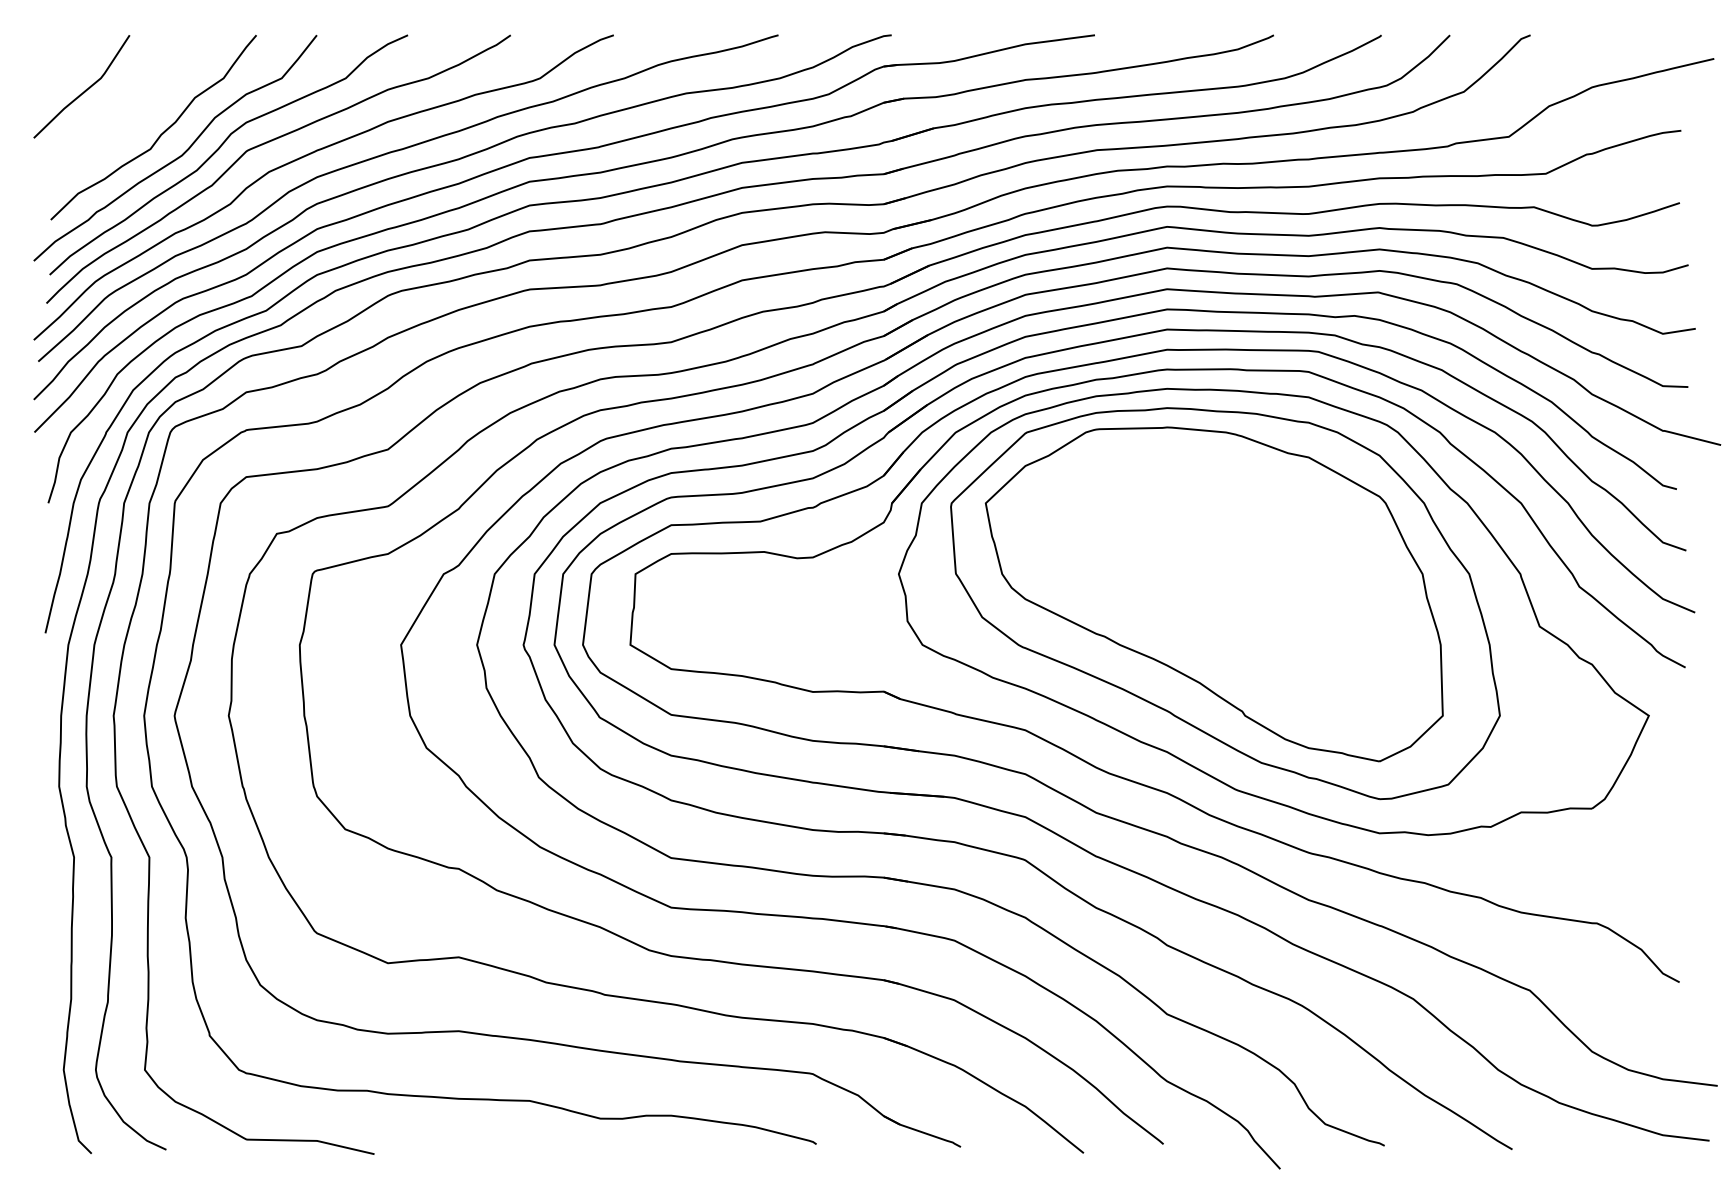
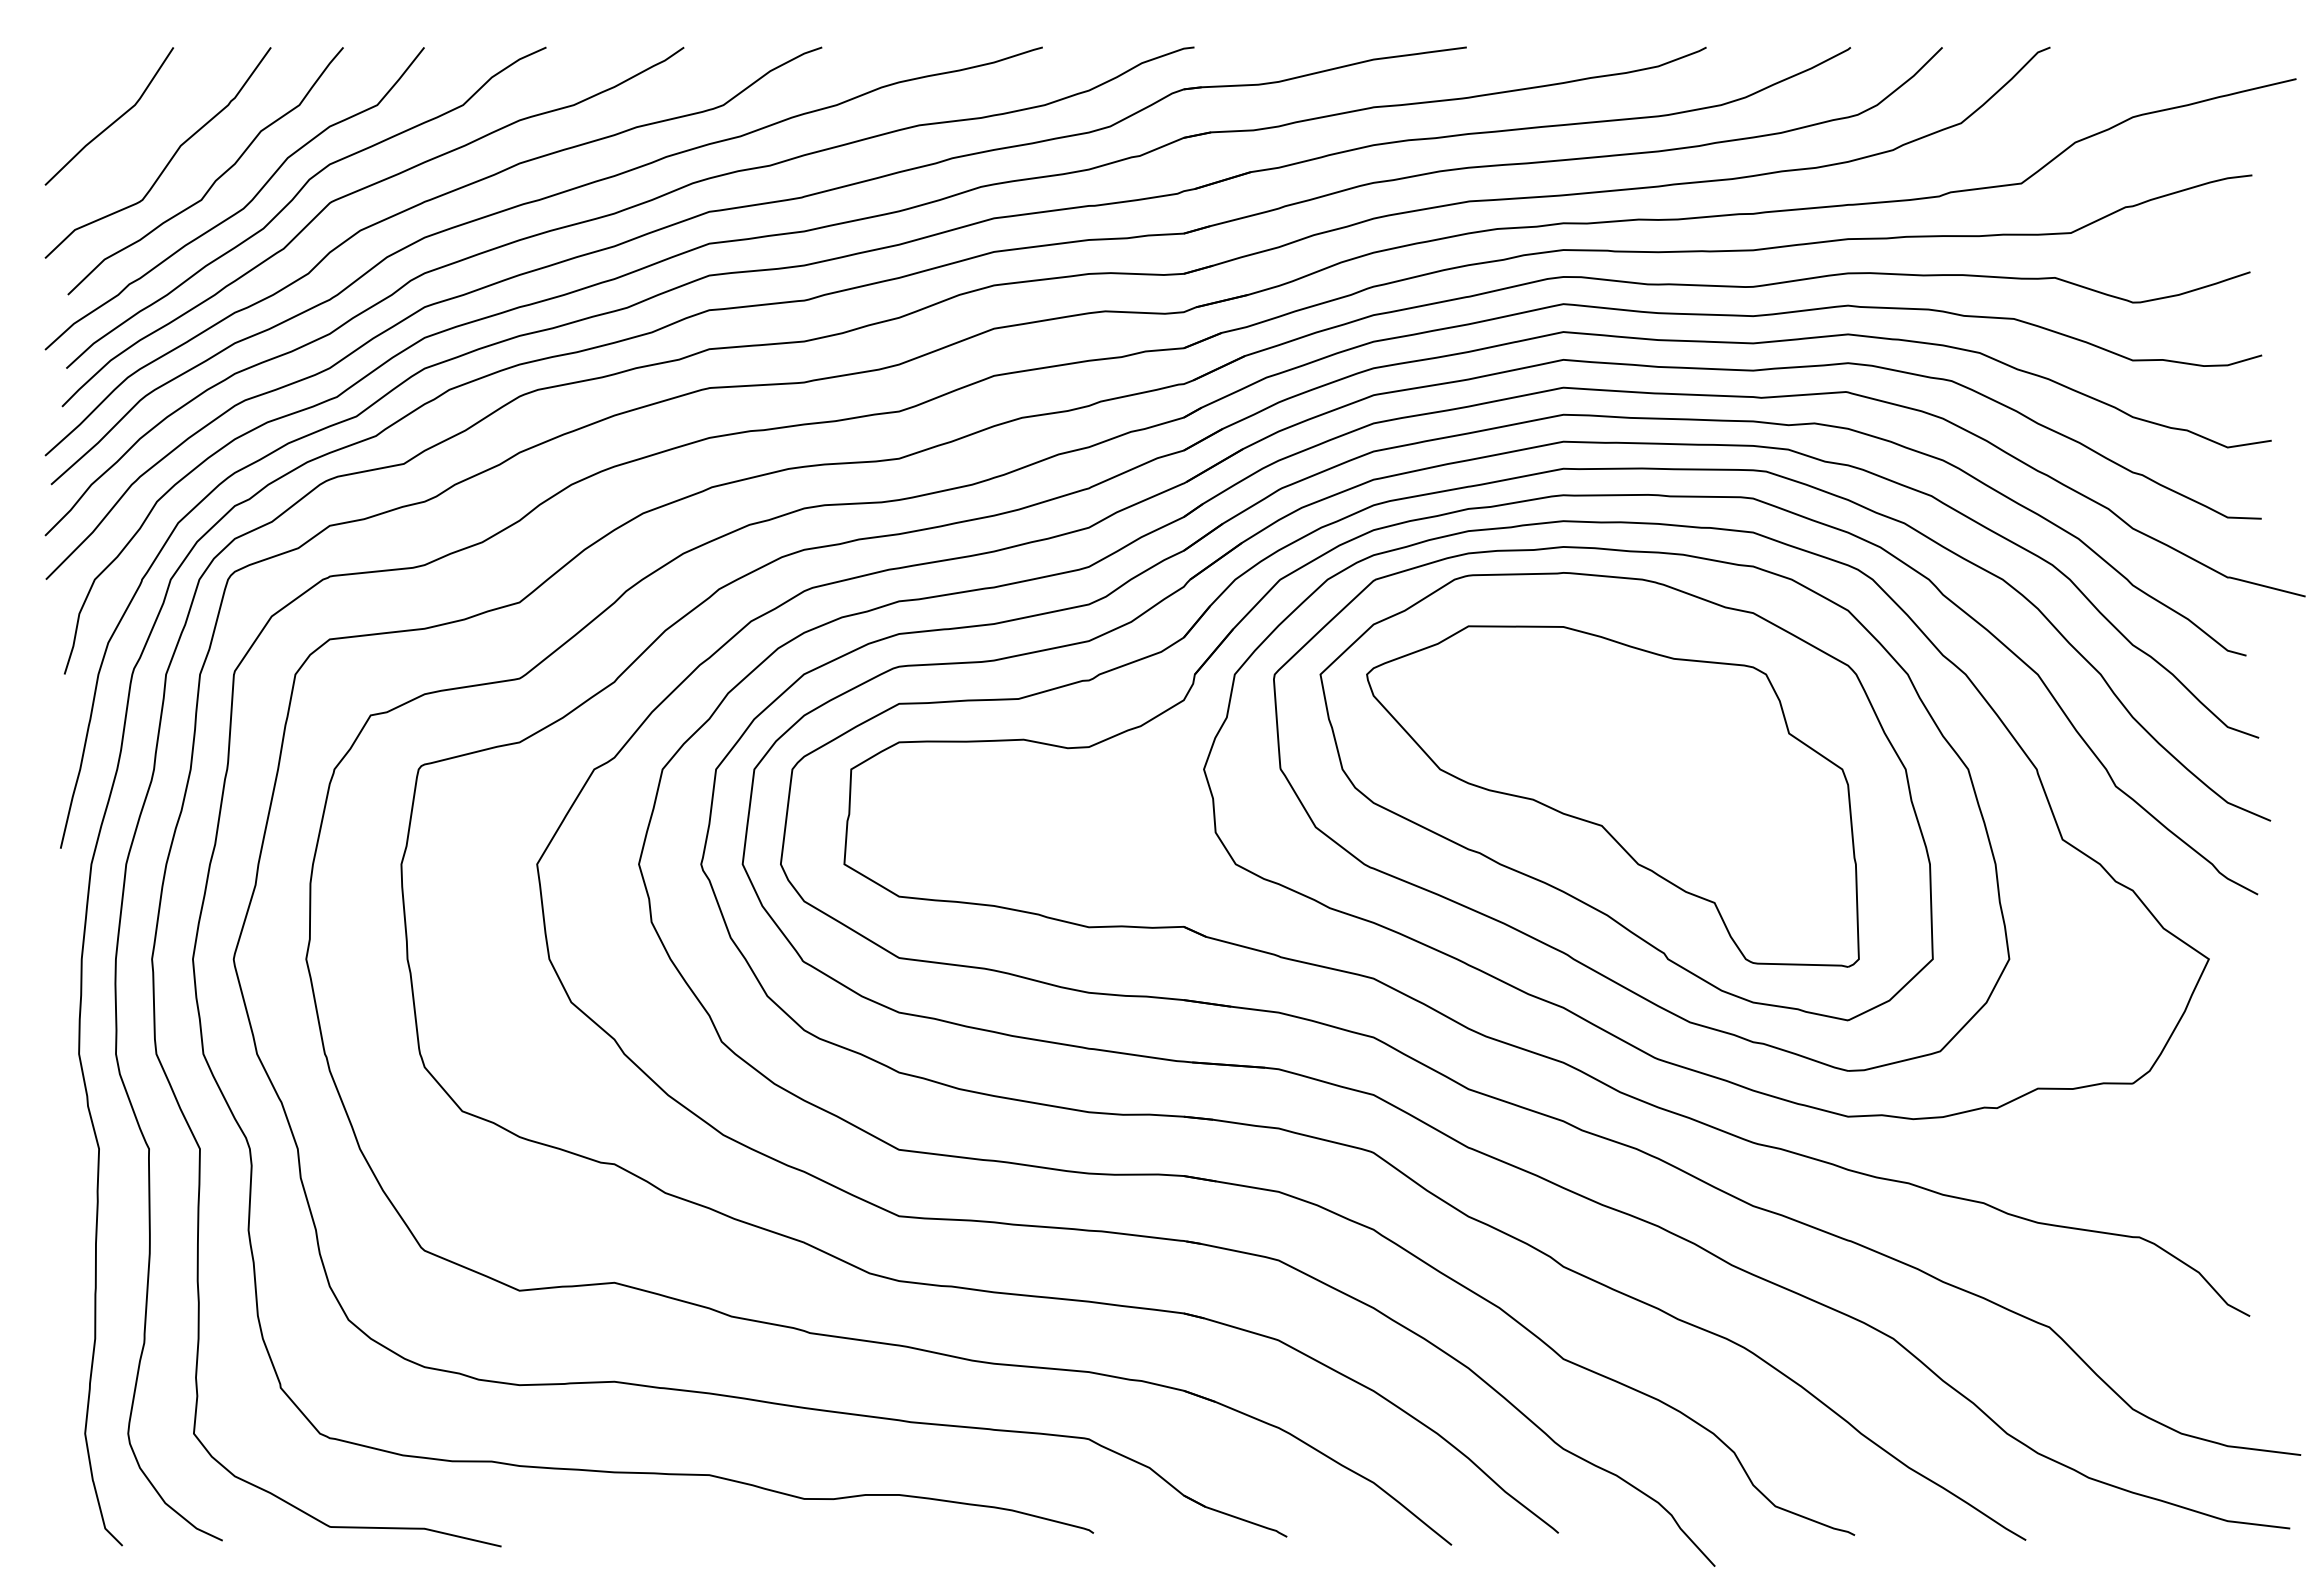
curve: (125, 120) -> (168, 161), added
part: (1203, 594) -> (1612, 796), added

